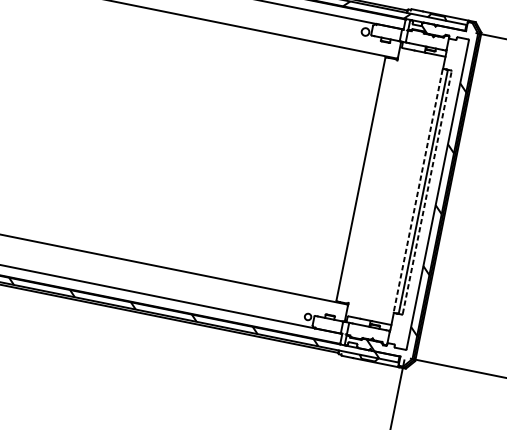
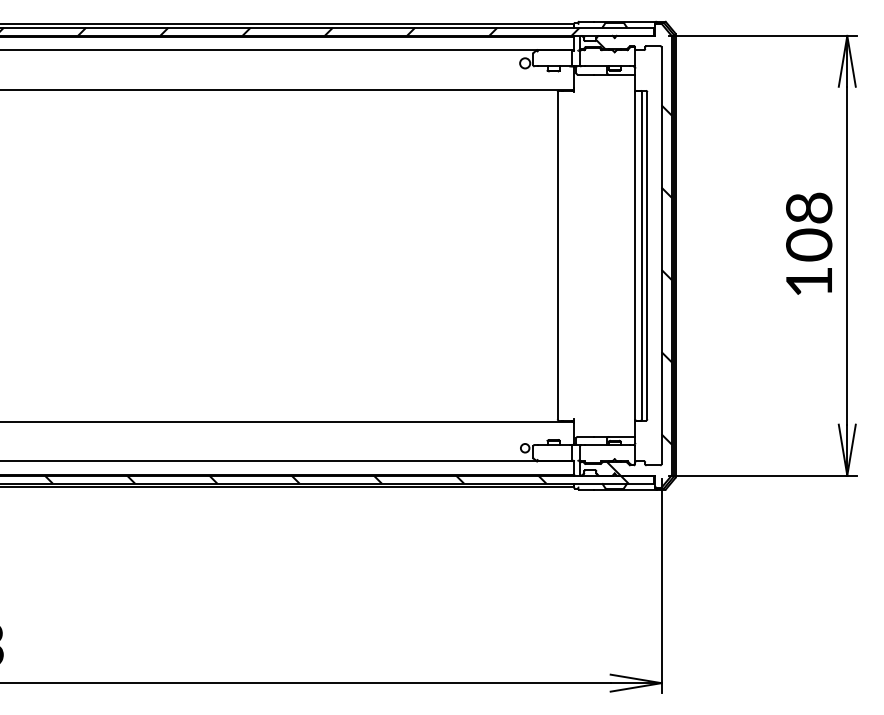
line: (418, 190) -> (635, 255), dashed -> solid
line: (427, 192) -> (647, 255), dashed -> solid

